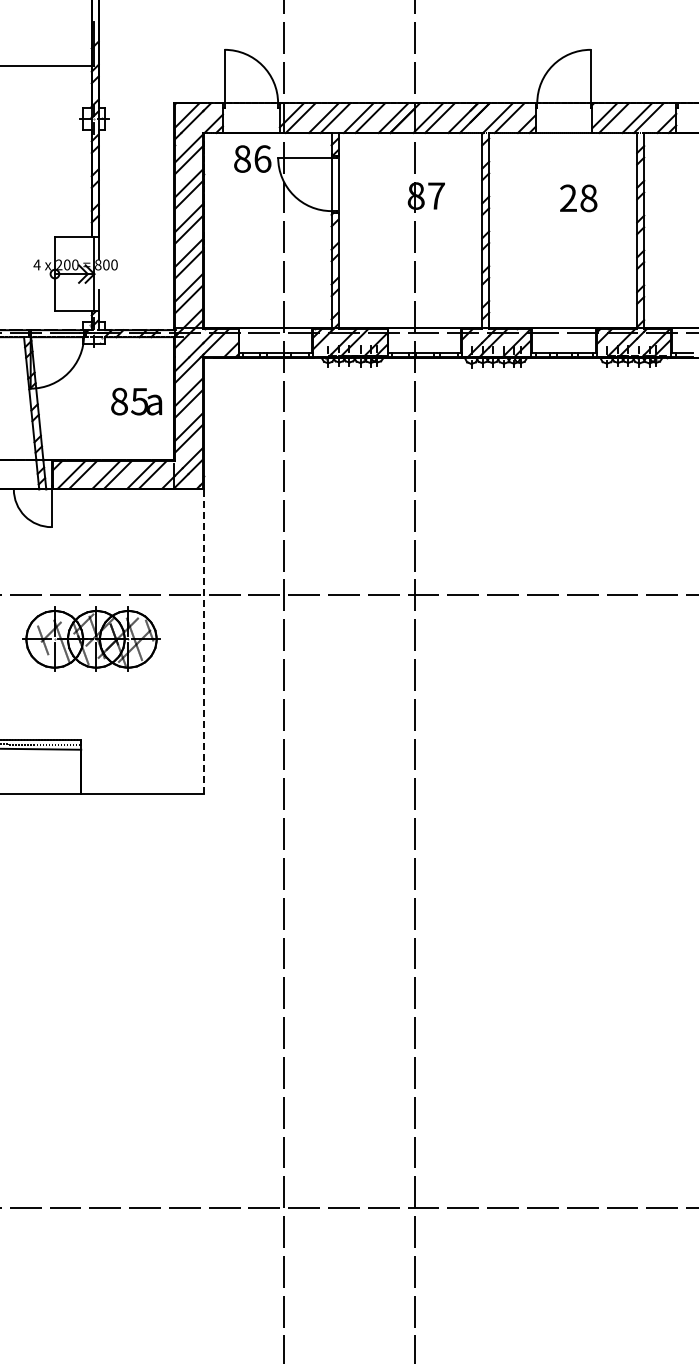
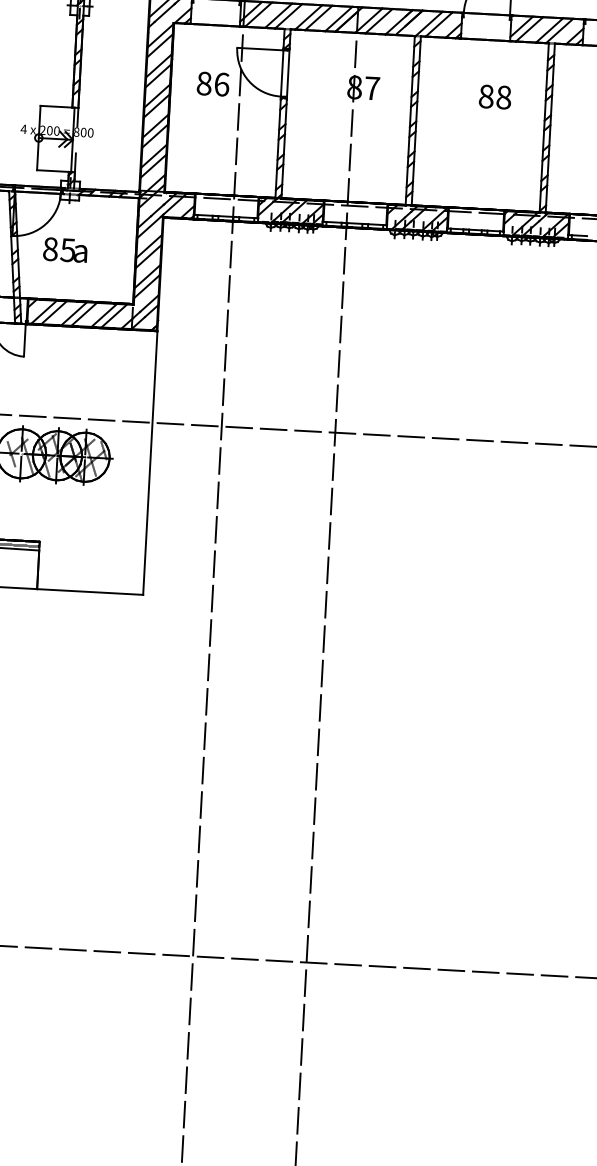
text: (252, 158) -> (213, 83), moved
text: (568, 198) -> (486, 96), 28 -> 88
text: (136, 401) -> (65, 249), moved
line: (203, 641) -> (150, 462), dashed -> solid

